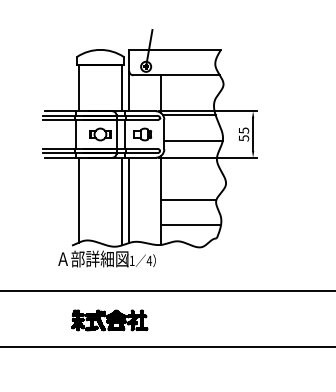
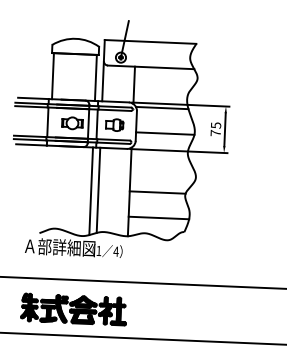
text: (244, 138) -> (216, 133), 55 -> 75
line: (78, 199) -> (47, 187), removed
part: (109, 320) -> (73, 309), size x1.4

